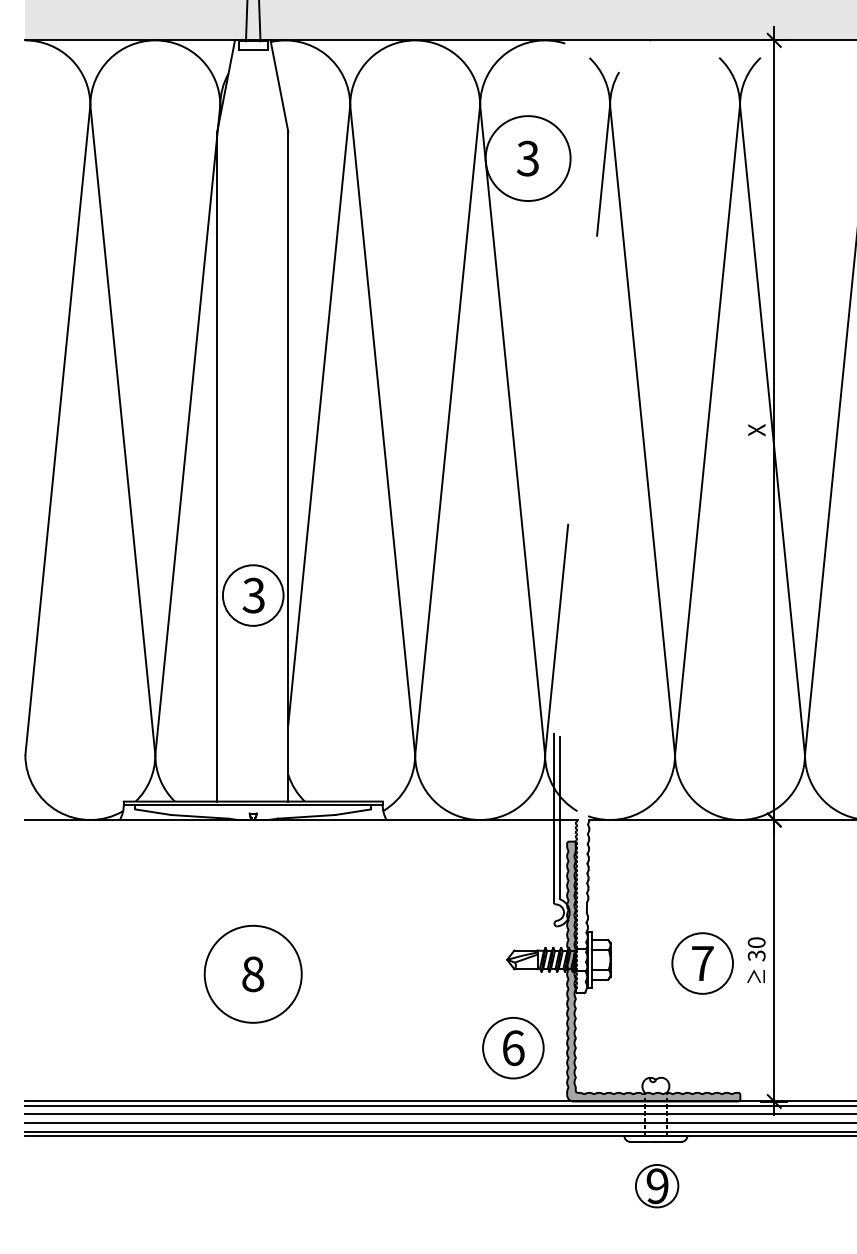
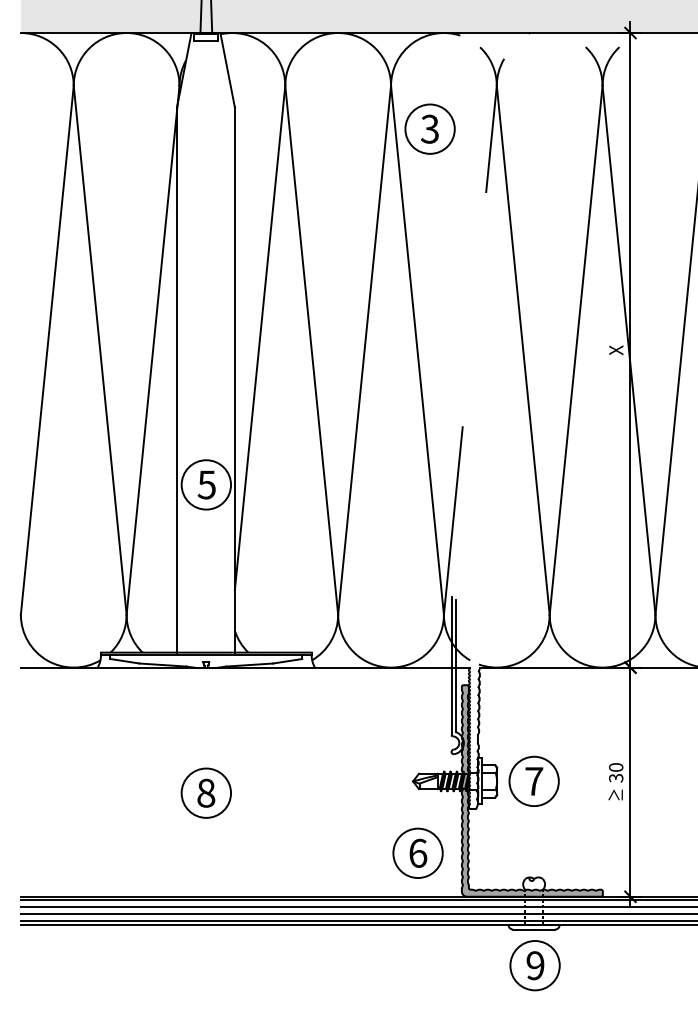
circle: (527, 157) -> (429, 128), size x0.71
text: (253, 595) -> (206, 484), 3 -> 5
part: (701, 962) -> (533, 780), moved
circle: (253, 973) -> (206, 792), size x0.62
circle: (656, 1185) -> (534, 965), size x1.43

